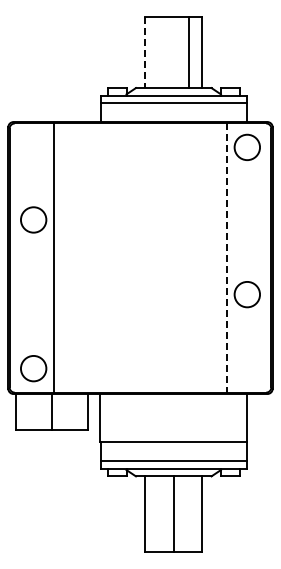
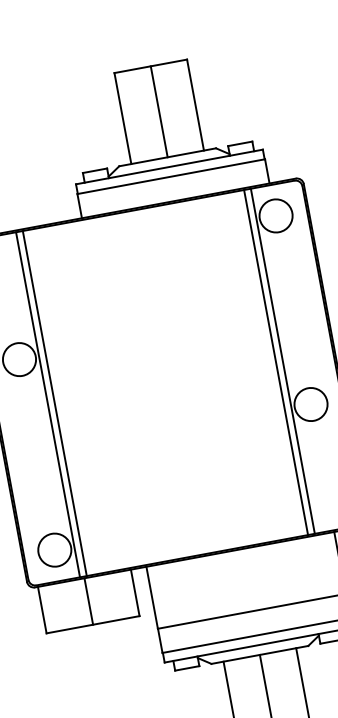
line: (188, 52) -> (158, 111), moved
line: (145, 53) -> (123, 119), dashed -> solid
line: (48, 257) -> (47, 404), added
line: (232, 257) -> (283, 360), added
line: (226, 258) -> (275, 363), dashed -> solid

